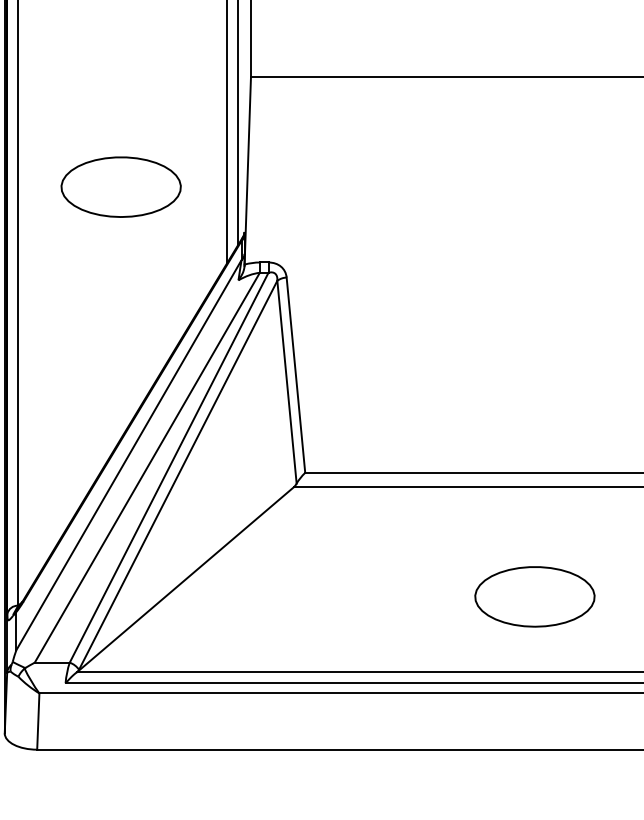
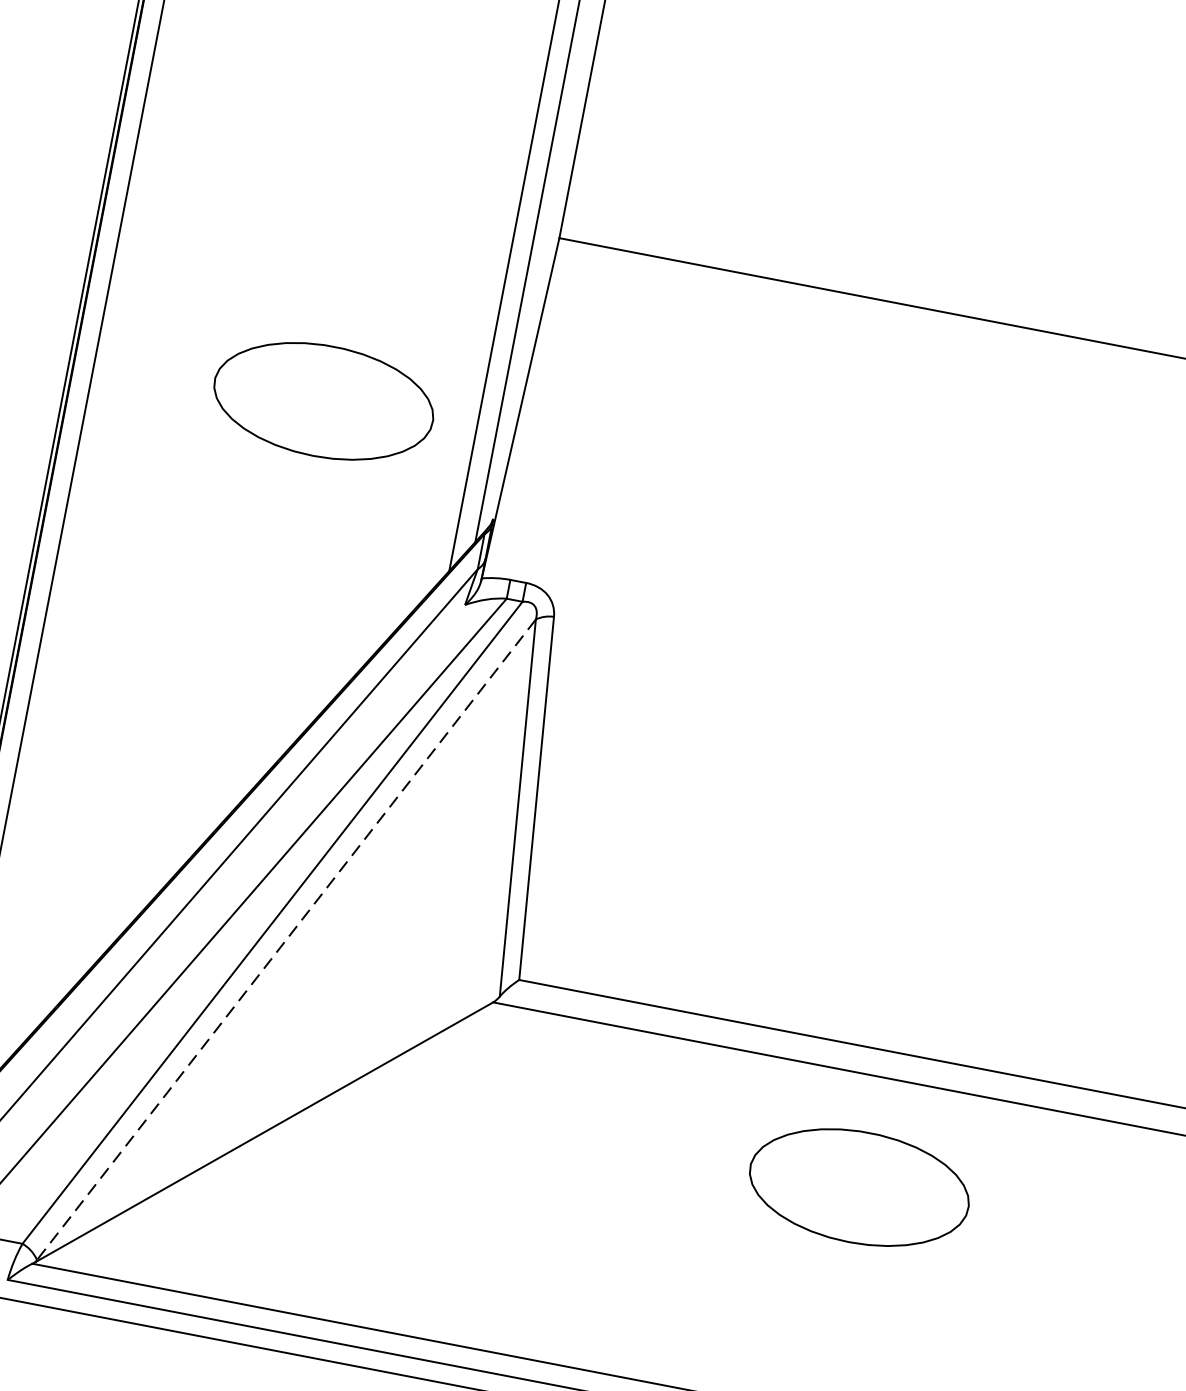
part: (120, 186) -> (322, 399), moved
line: (177, 475) -> (285, 939), solid -> dashed
part: (534, 596) -> (858, 1186), moved

